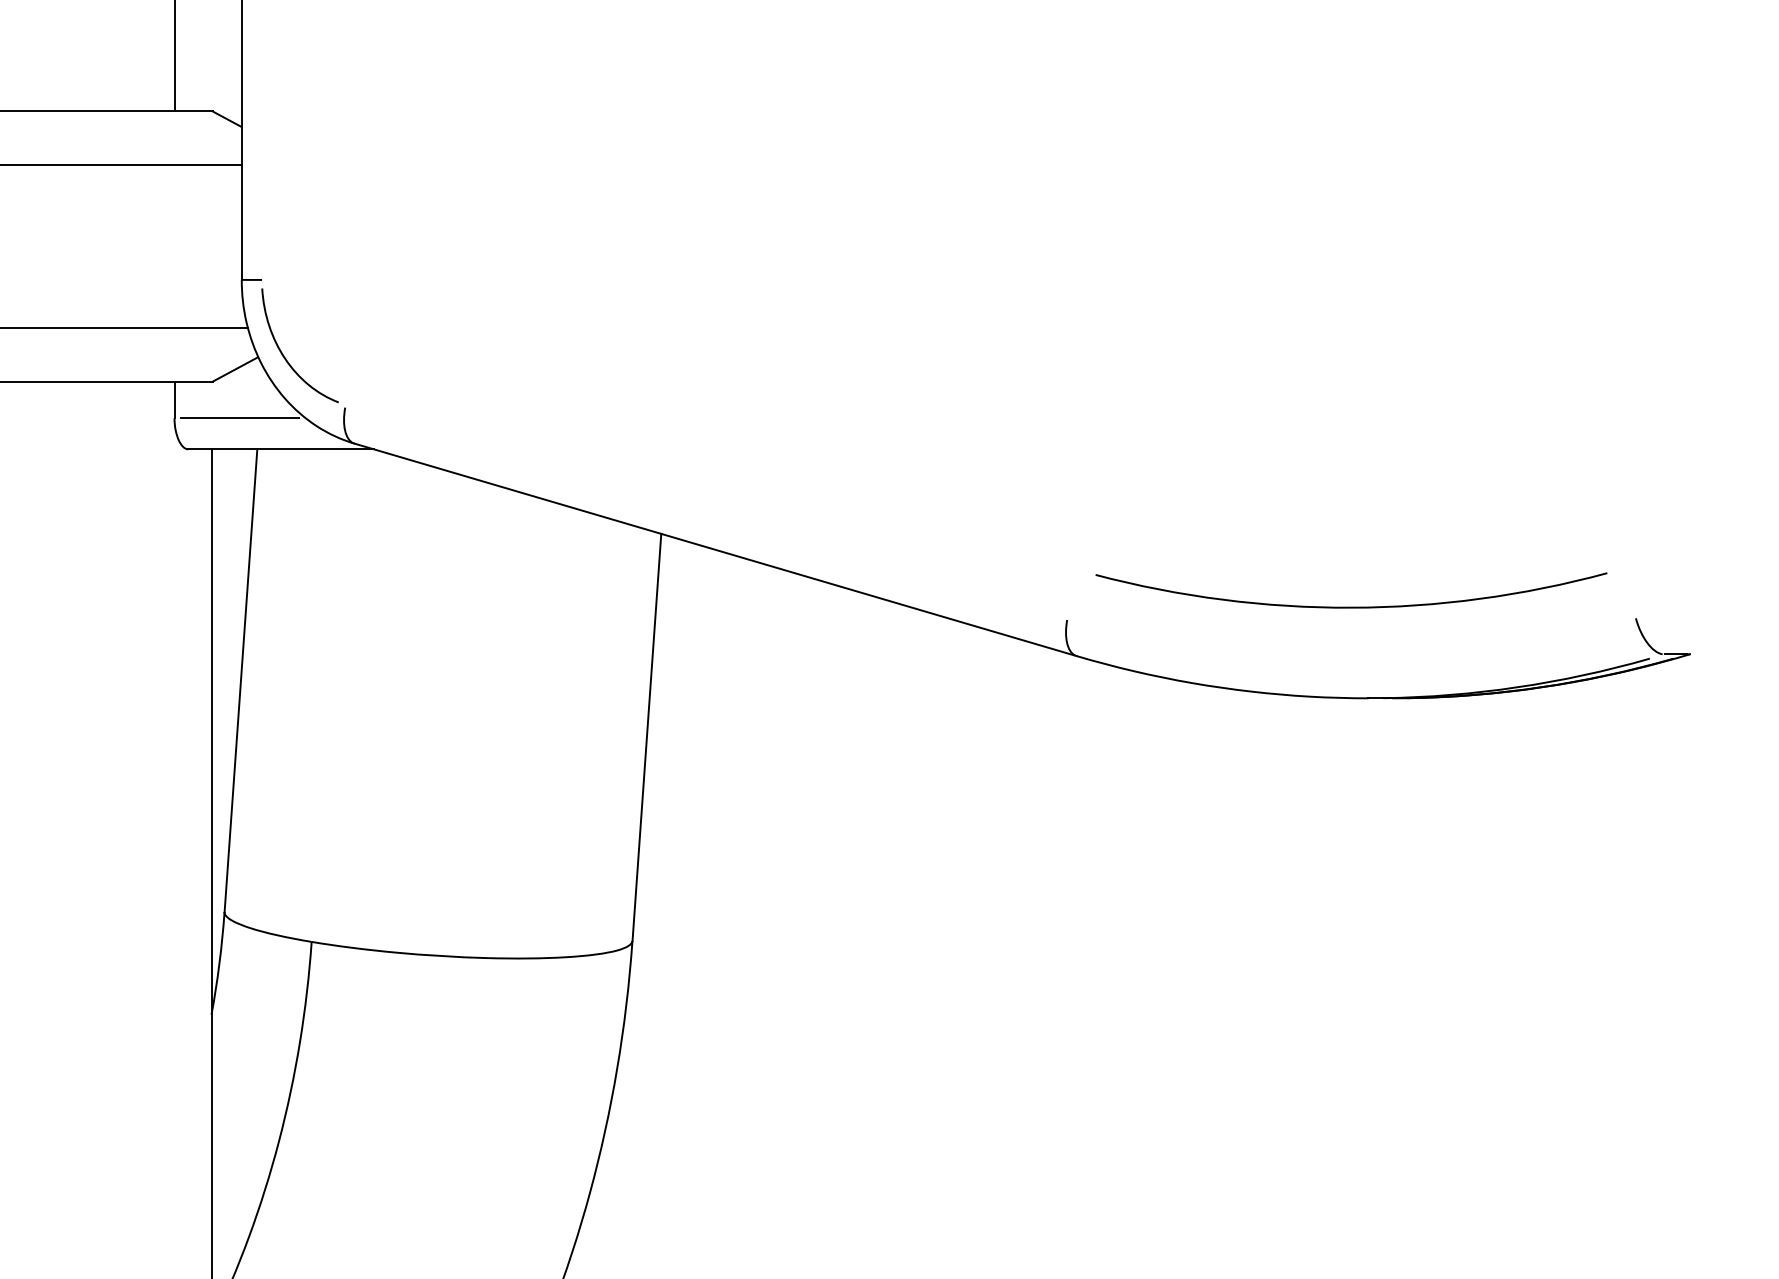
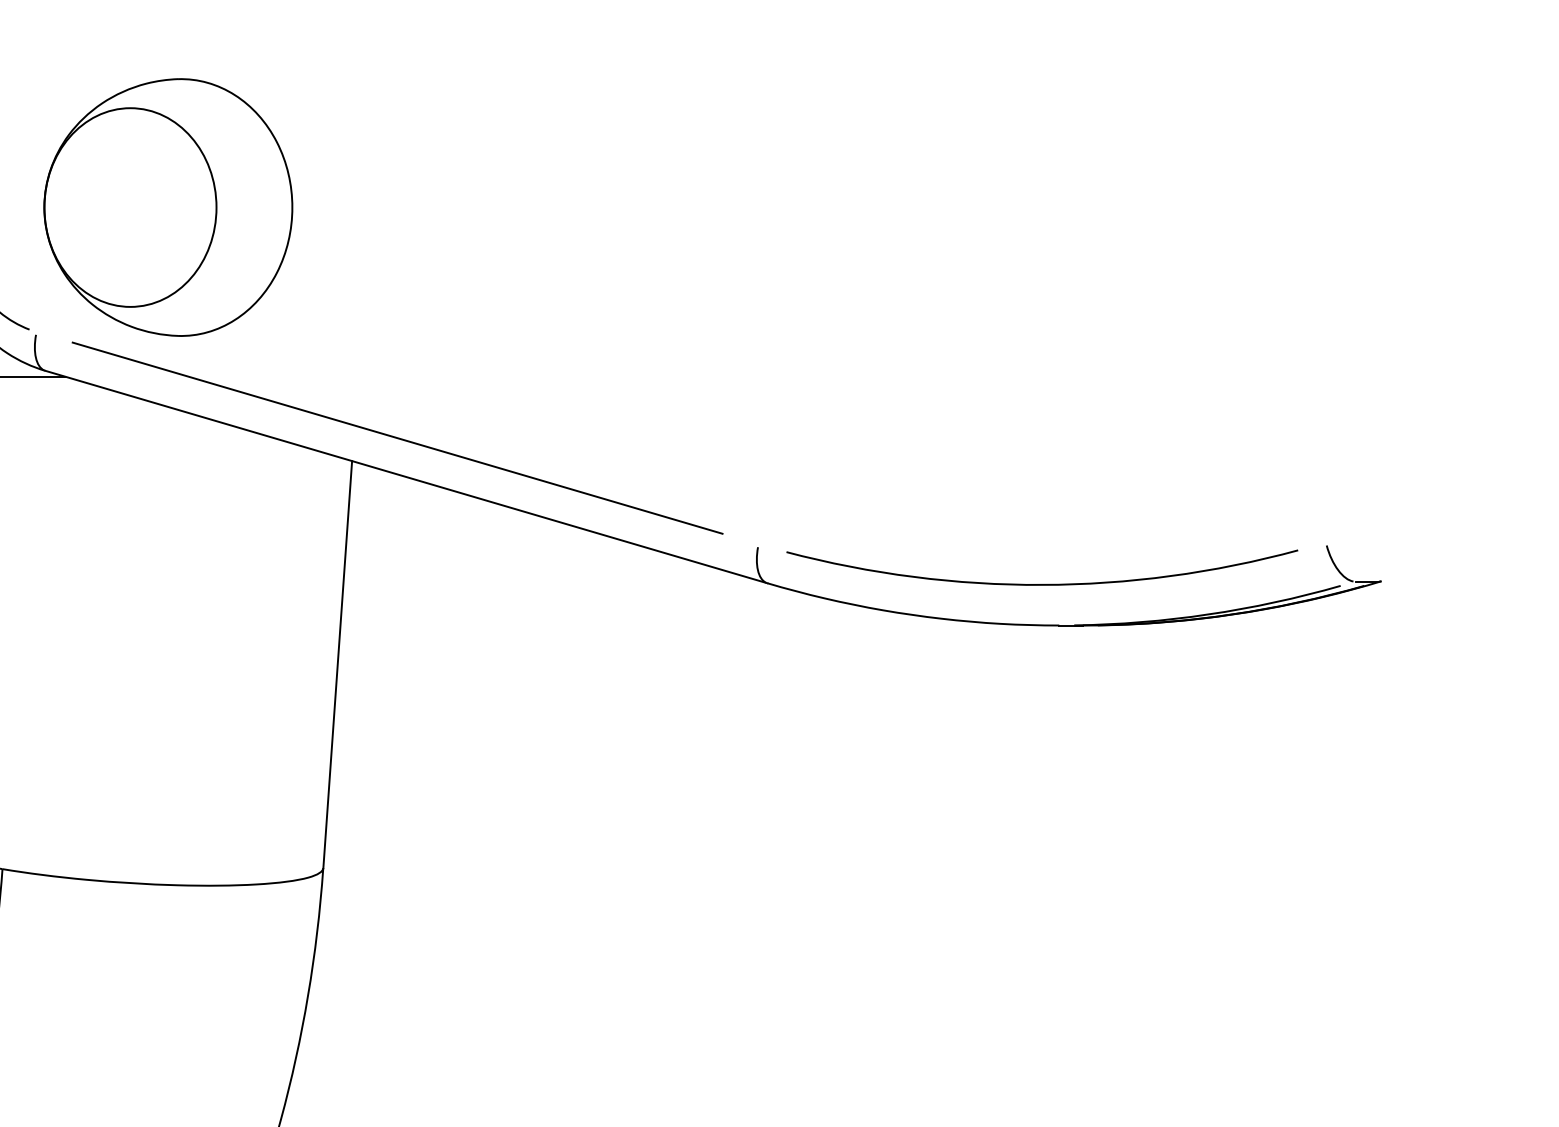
part: (477, 280) -> (168, 207), added
line: (706, 510) -> (397, 437), added
curve: (1351, 606) -> (1042, 583), moved

